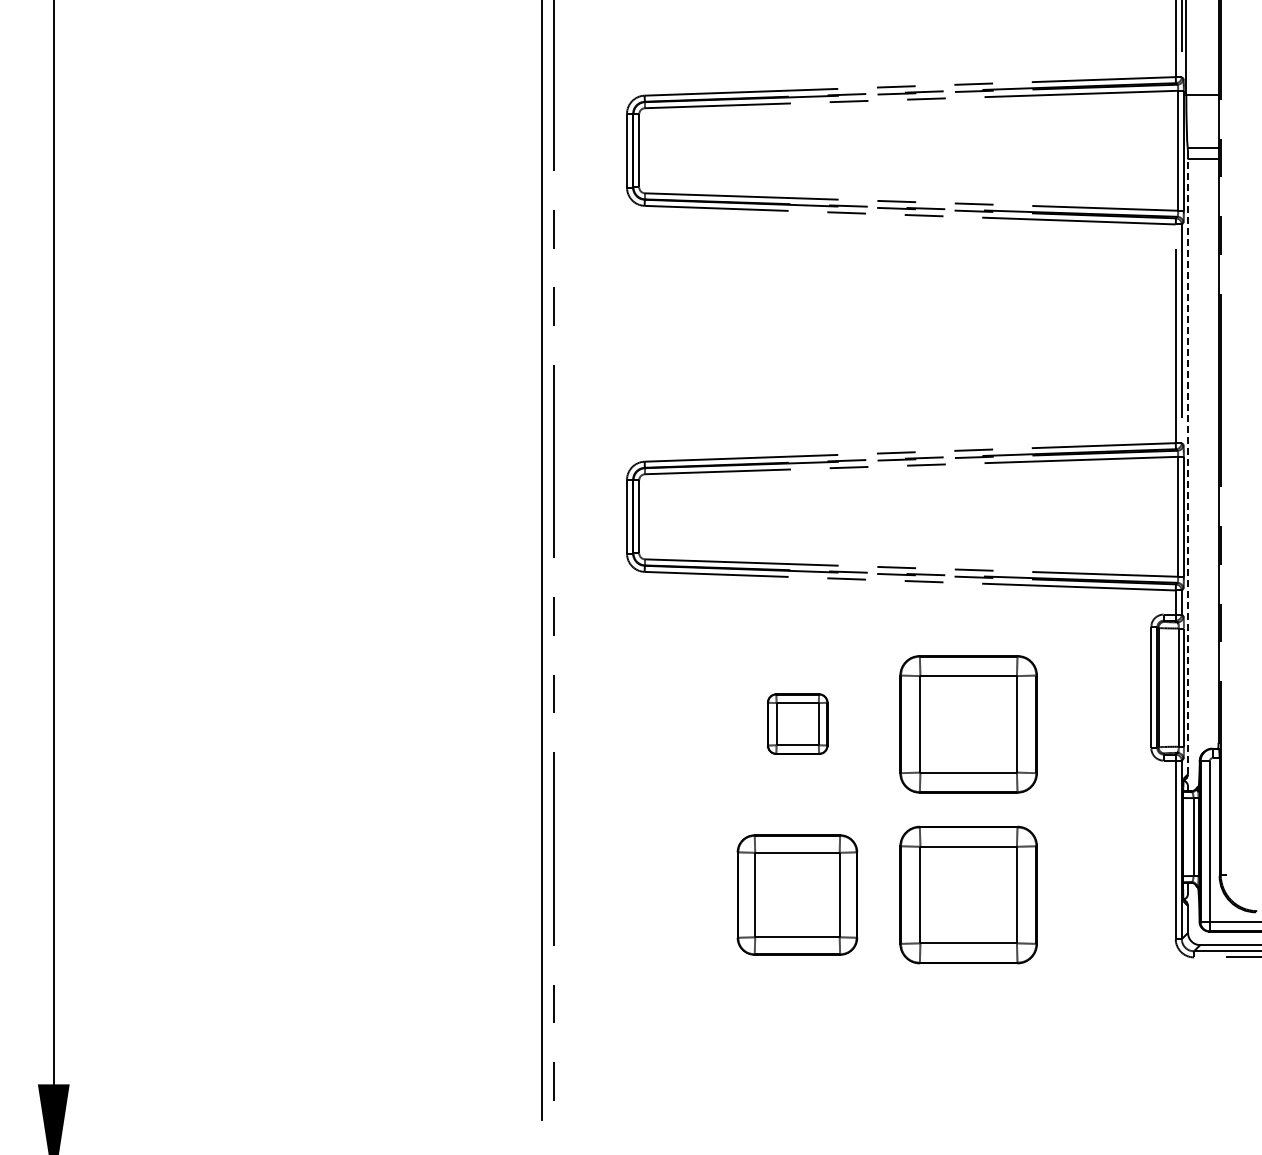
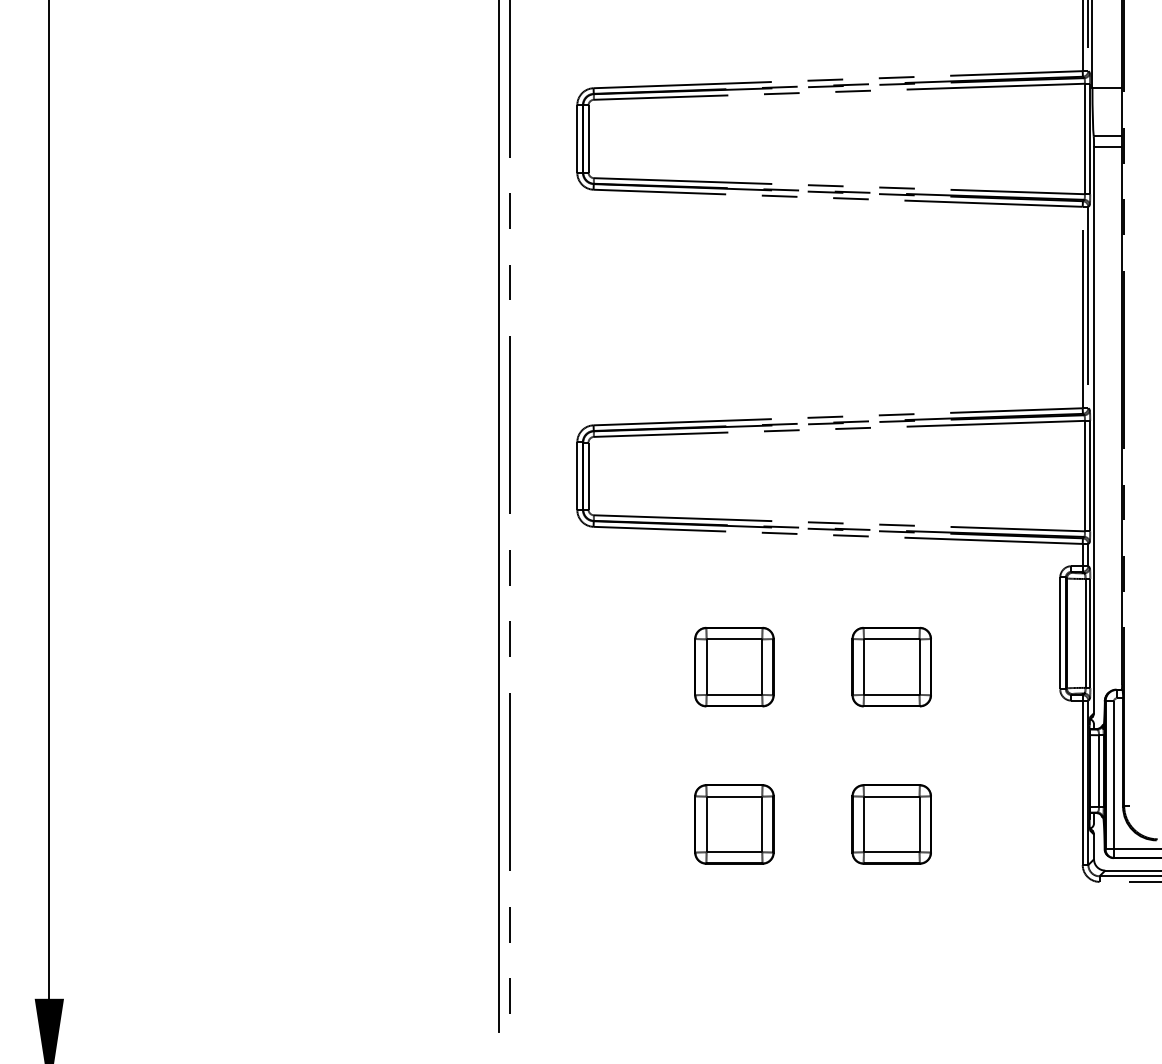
line: (1188, 466) -> (1094, 429), dashed -> solid
part: (797, 723) -> (734, 666), size x1.43
part: (967, 723) -> (890, 666), size x0.62
part: (797, 894) -> (734, 823), size x0.71
part: (967, 894) -> (890, 823), size x0.62

